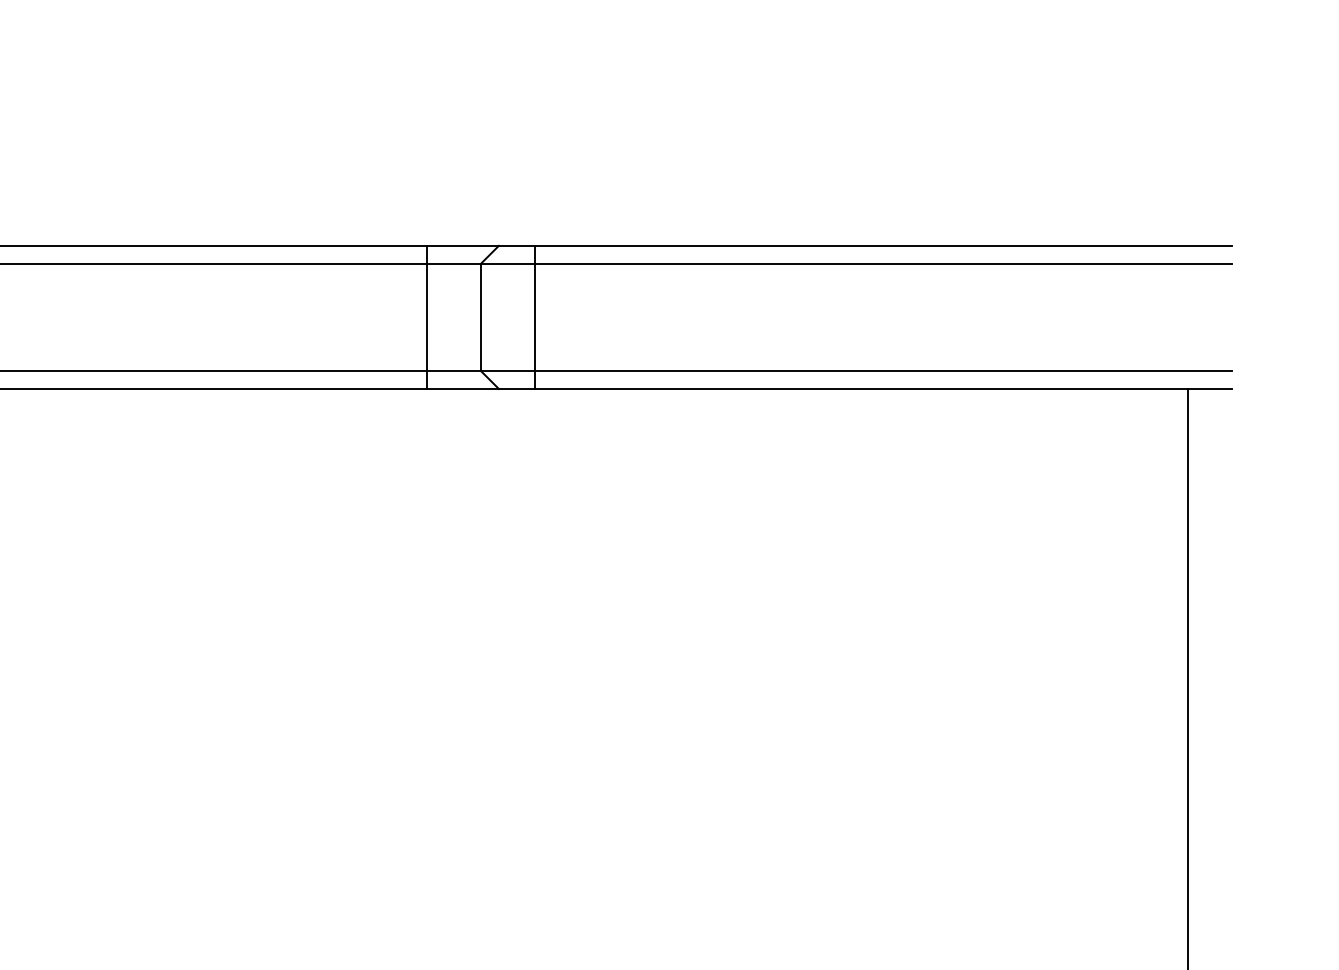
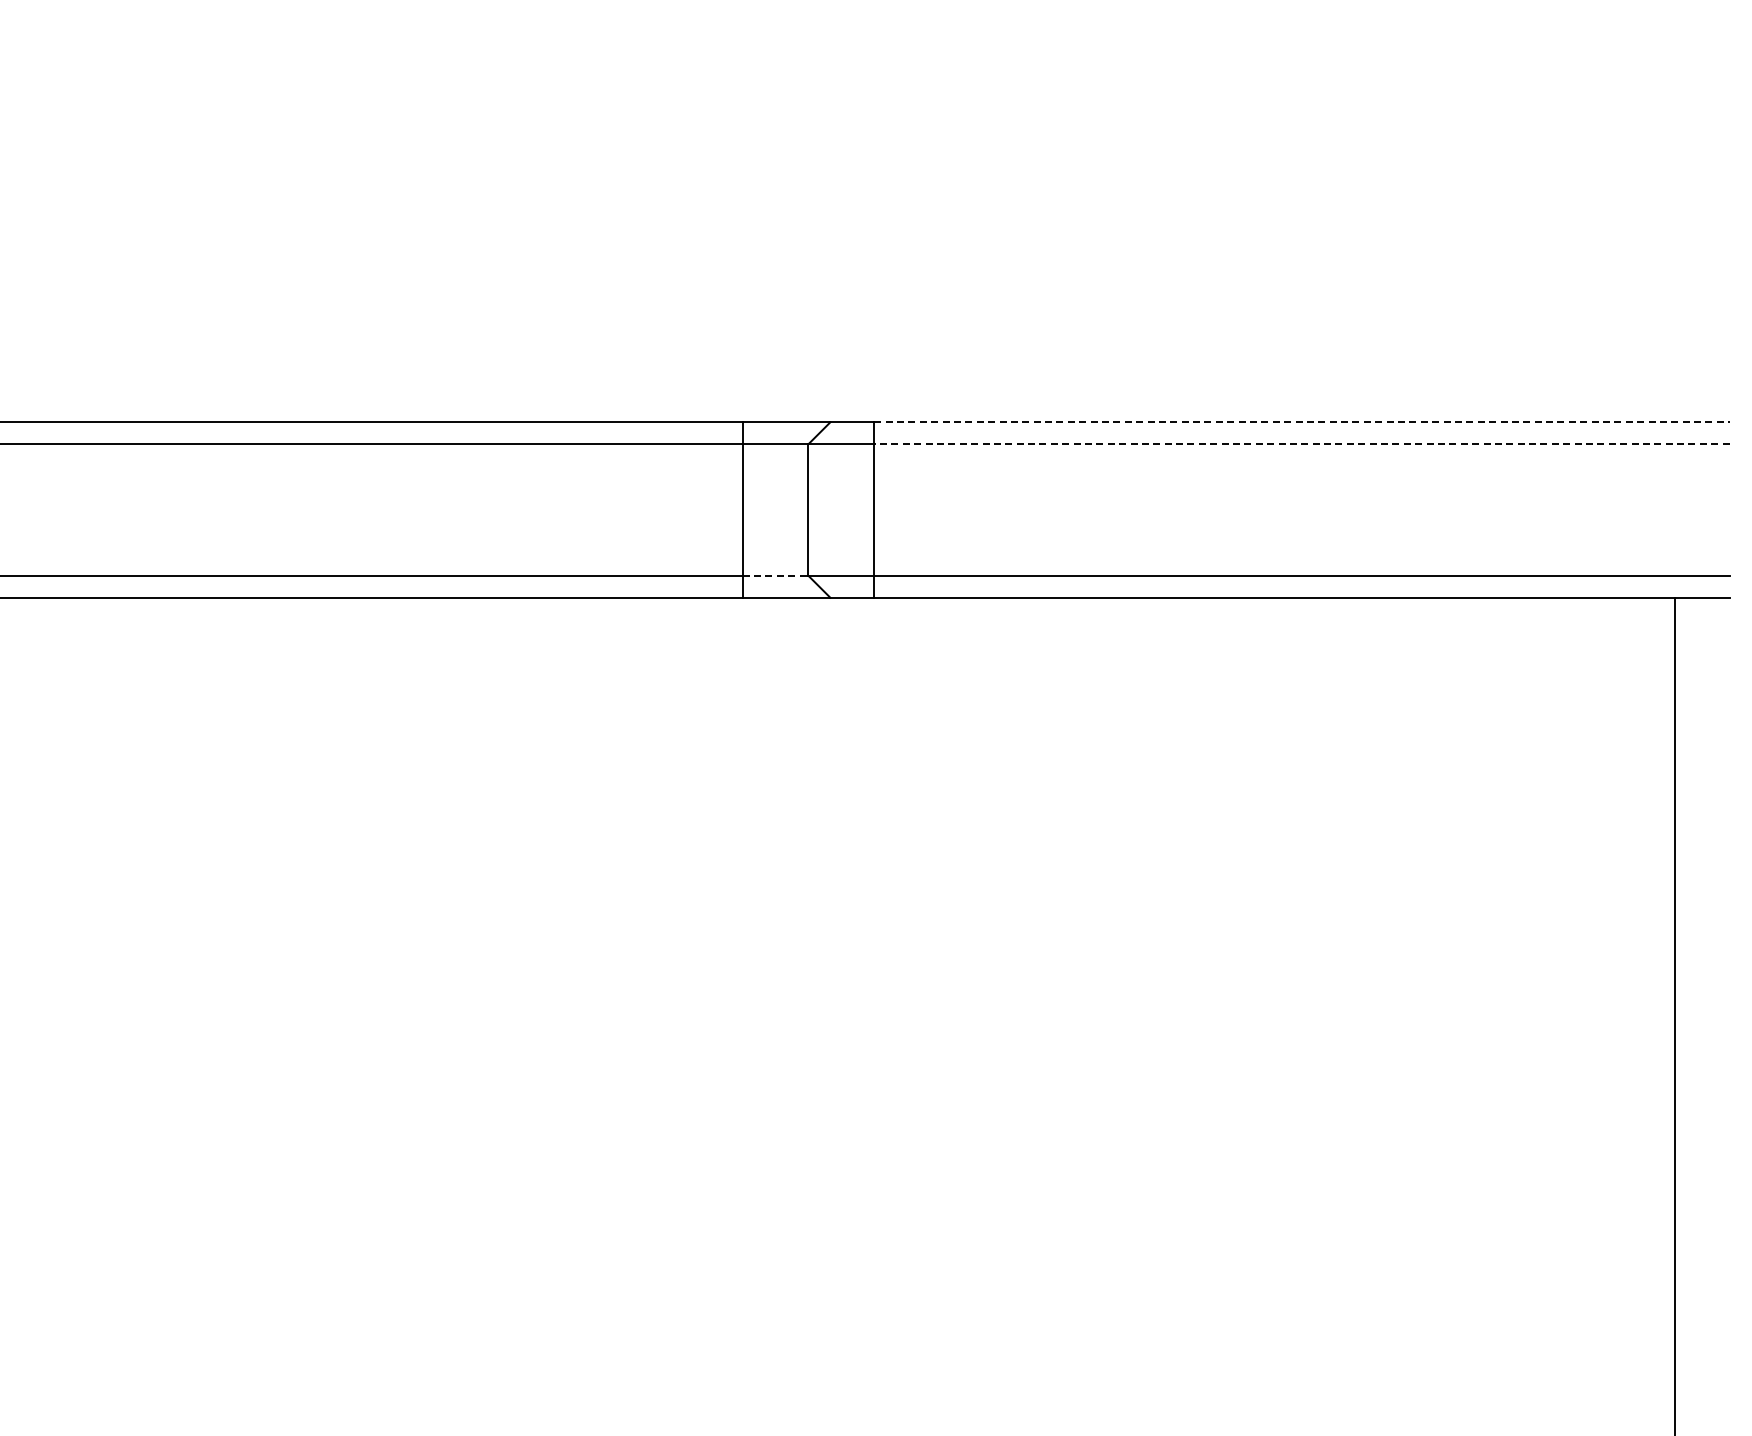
line: (883, 246) -> (1301, 422), solid -> dashed
line: (883, 263) -> (1301, 444), solid -> dashed
line: (454, 370) -> (775, 575), solid -> dashed

